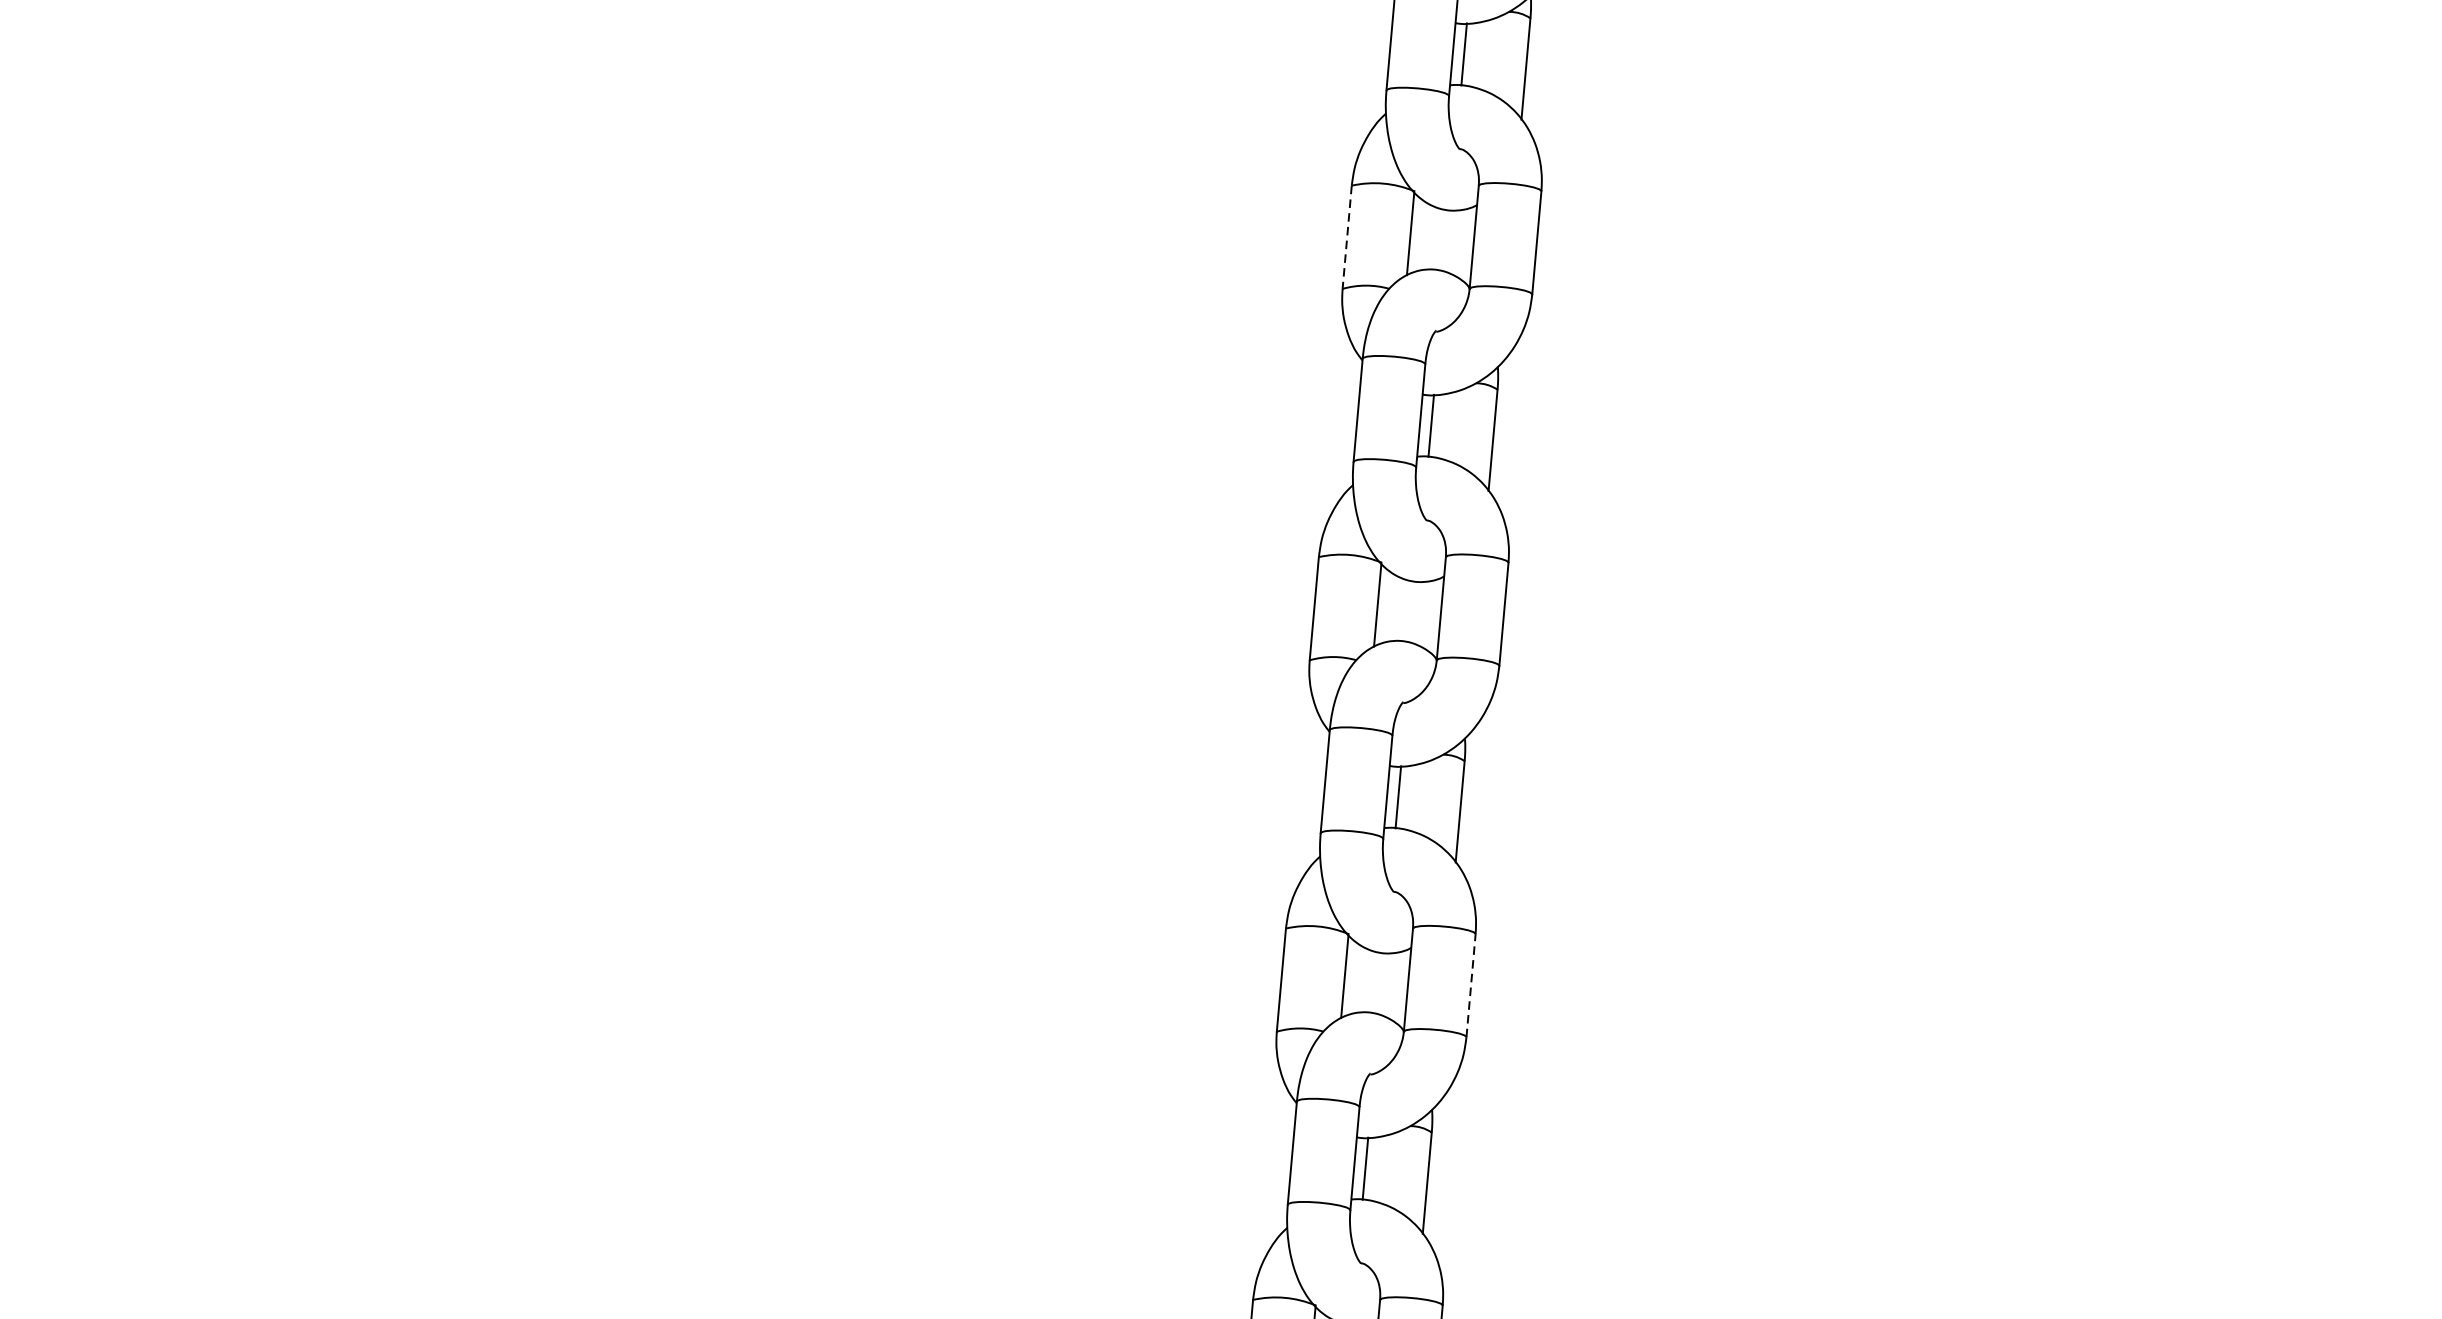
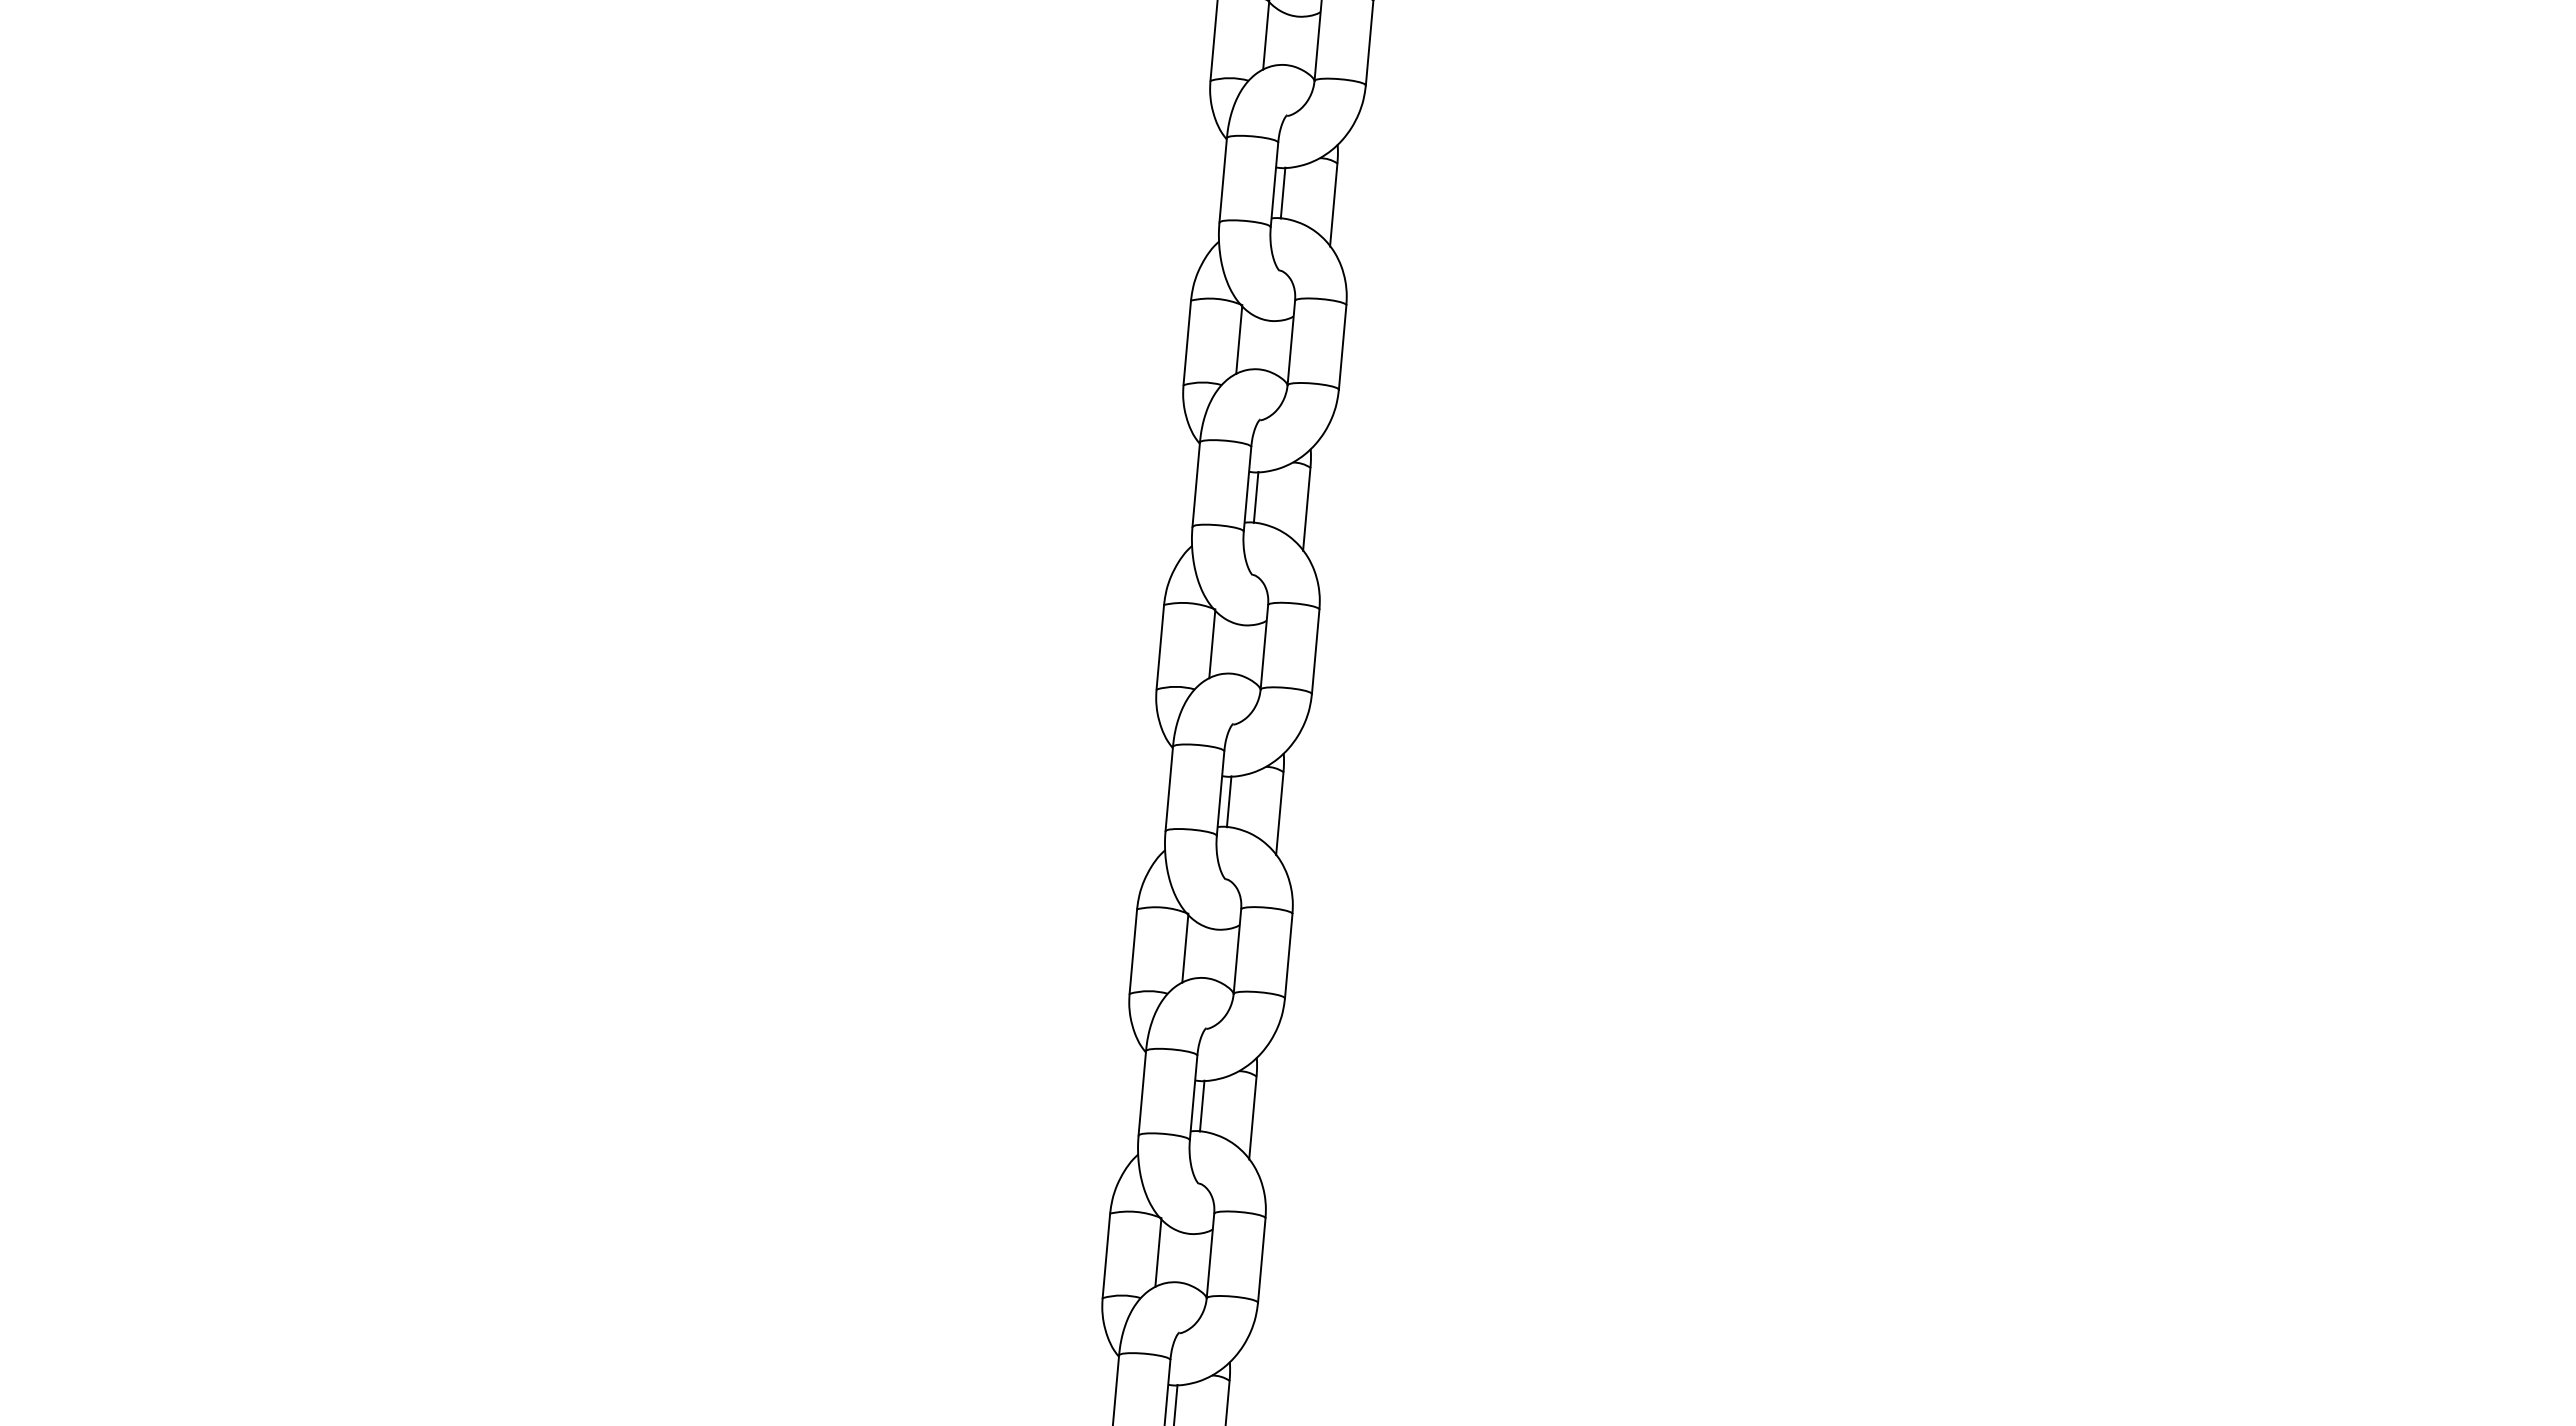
line: (1347, 237) -> (1160, 647), dashed -> solid
line: (1470, 984) -> (1261, 1259), dashed -> solid

